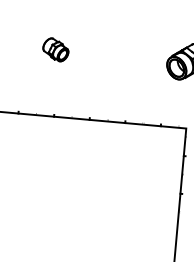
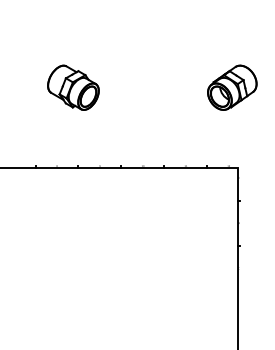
part: (55, 49) -> (73, 87), size x1.67

